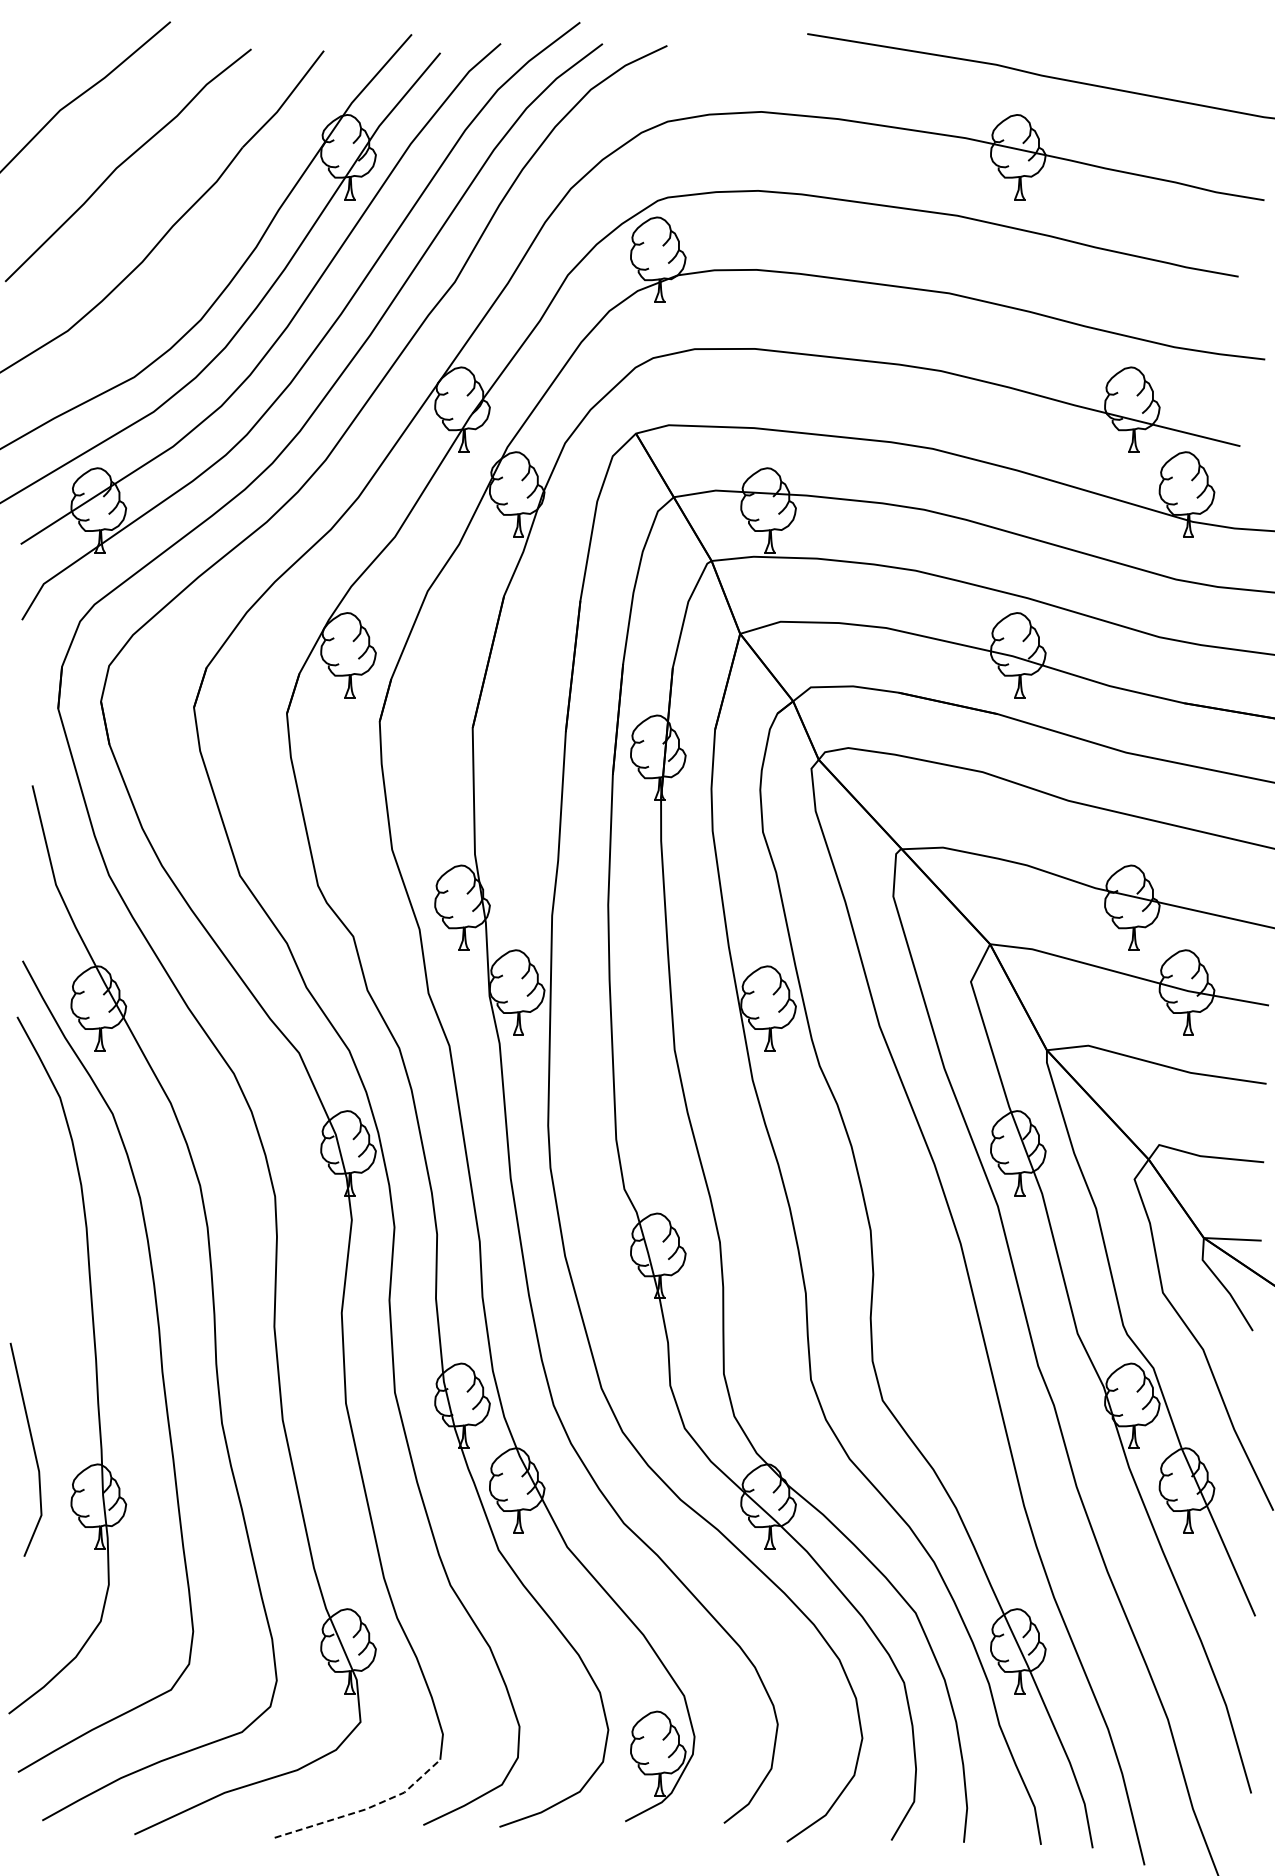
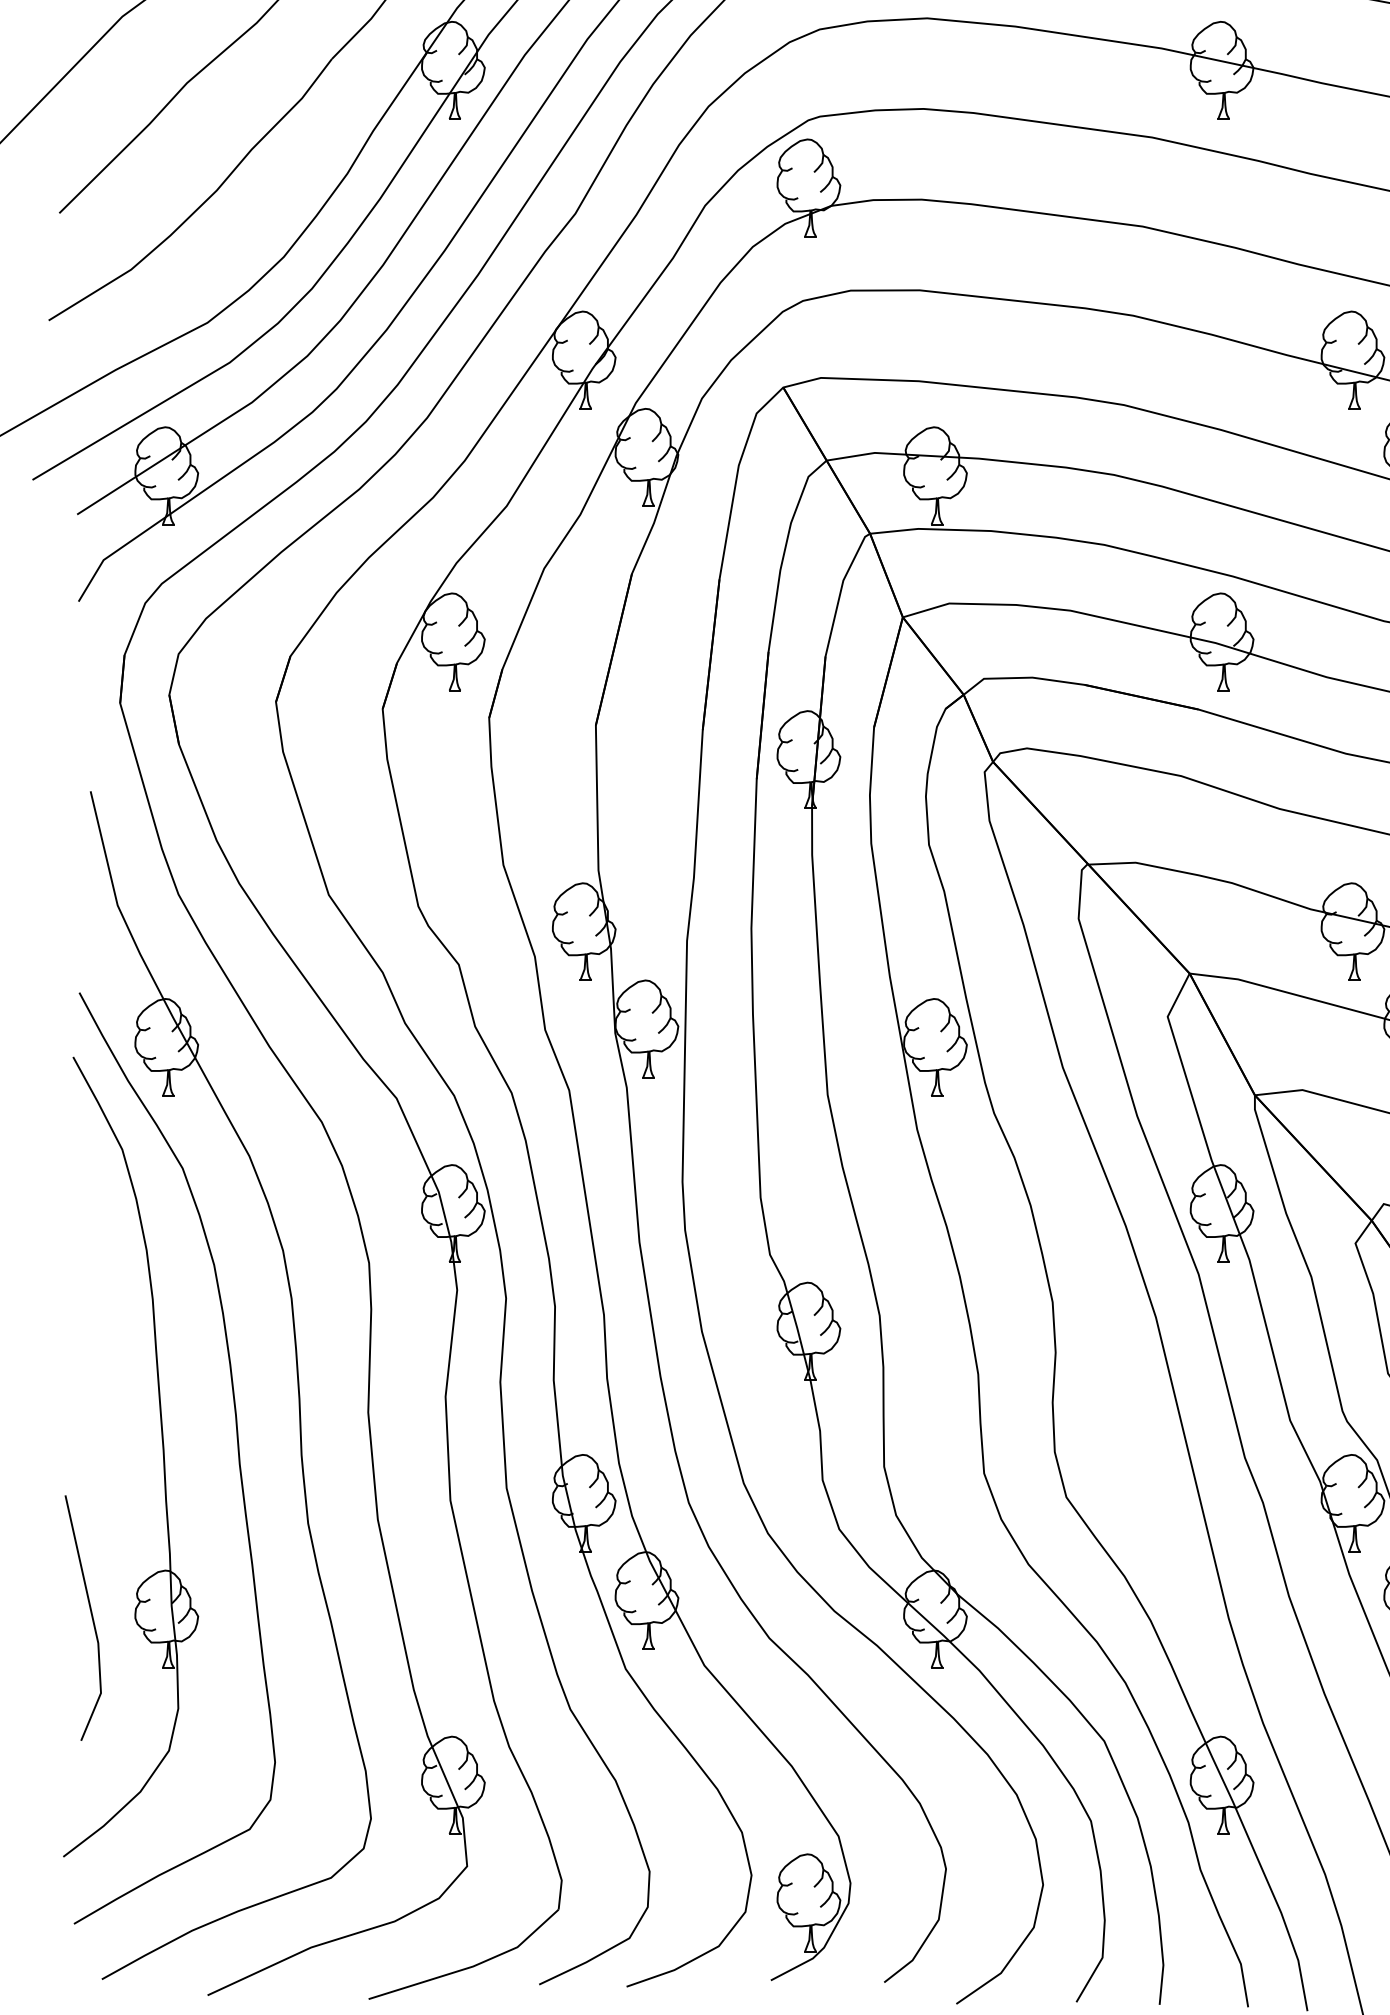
line: (32, 1447) -> (90, 1615), moved
line: (364, 1809) -> (471, 1966), dashed -> solid

